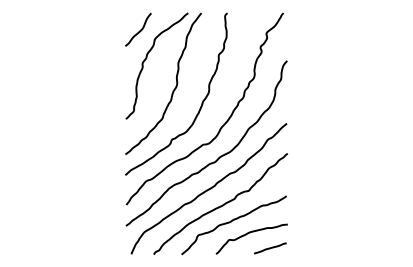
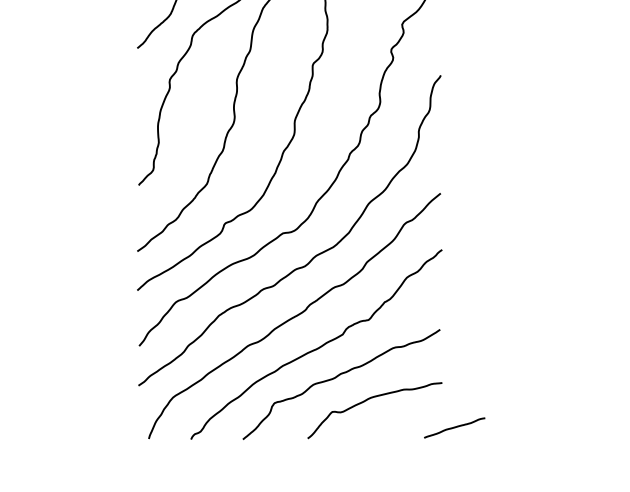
line: (270, 248) -> (454, 427), moved

